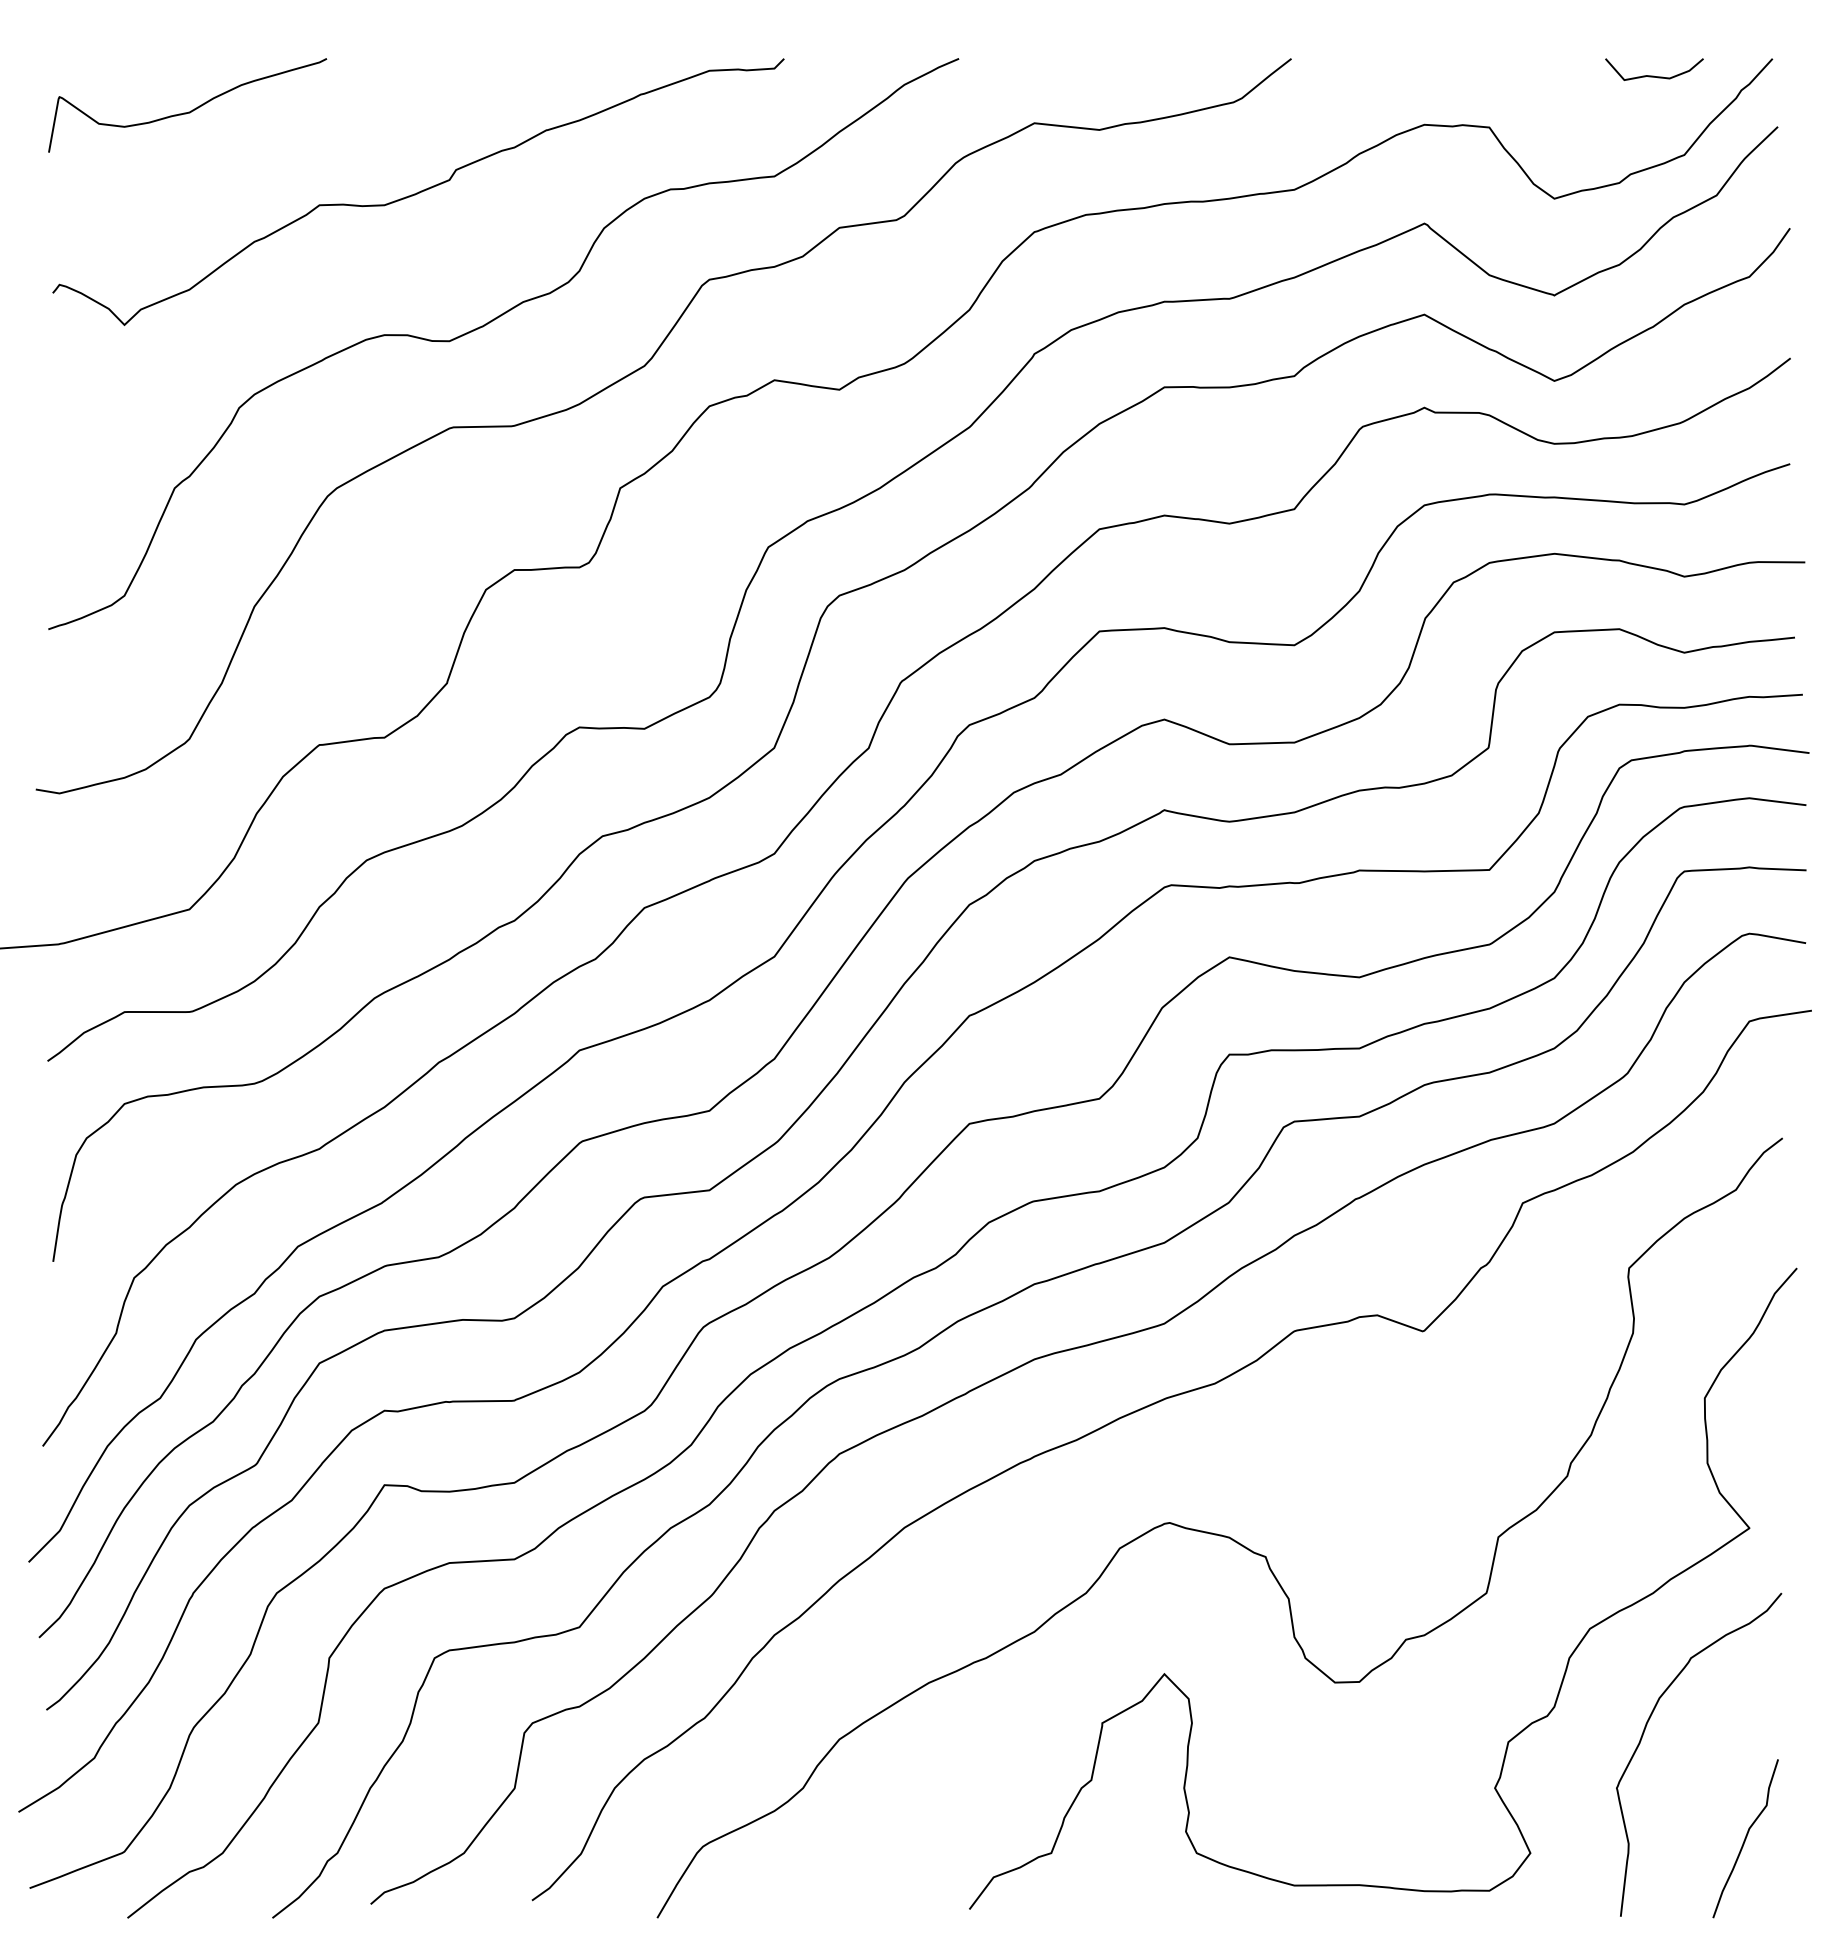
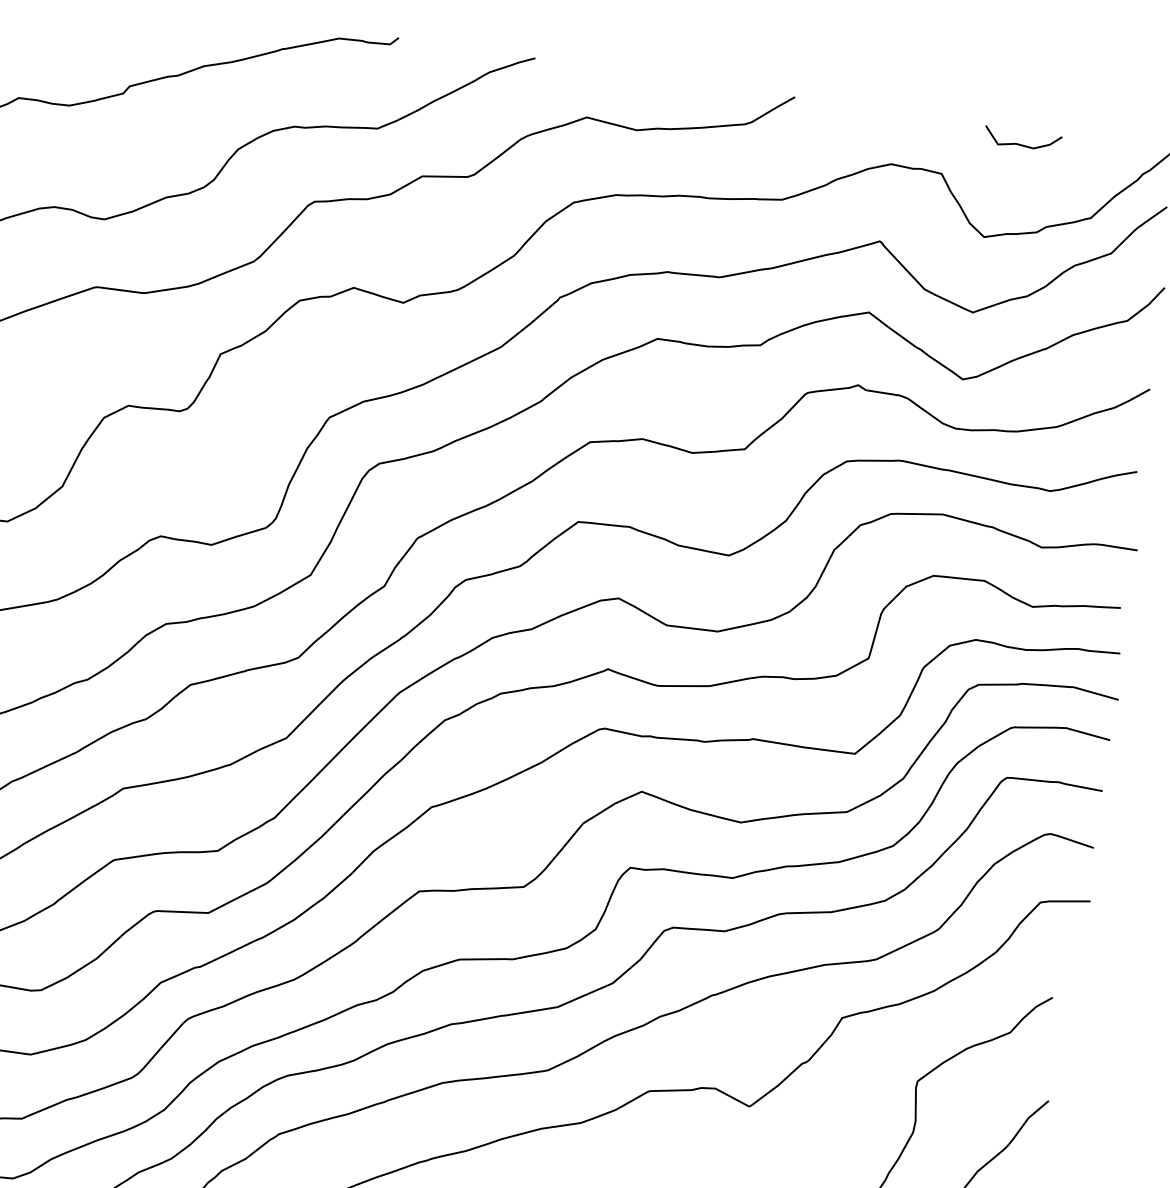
curve: (1654, 75) -> (1022, 144), moved

